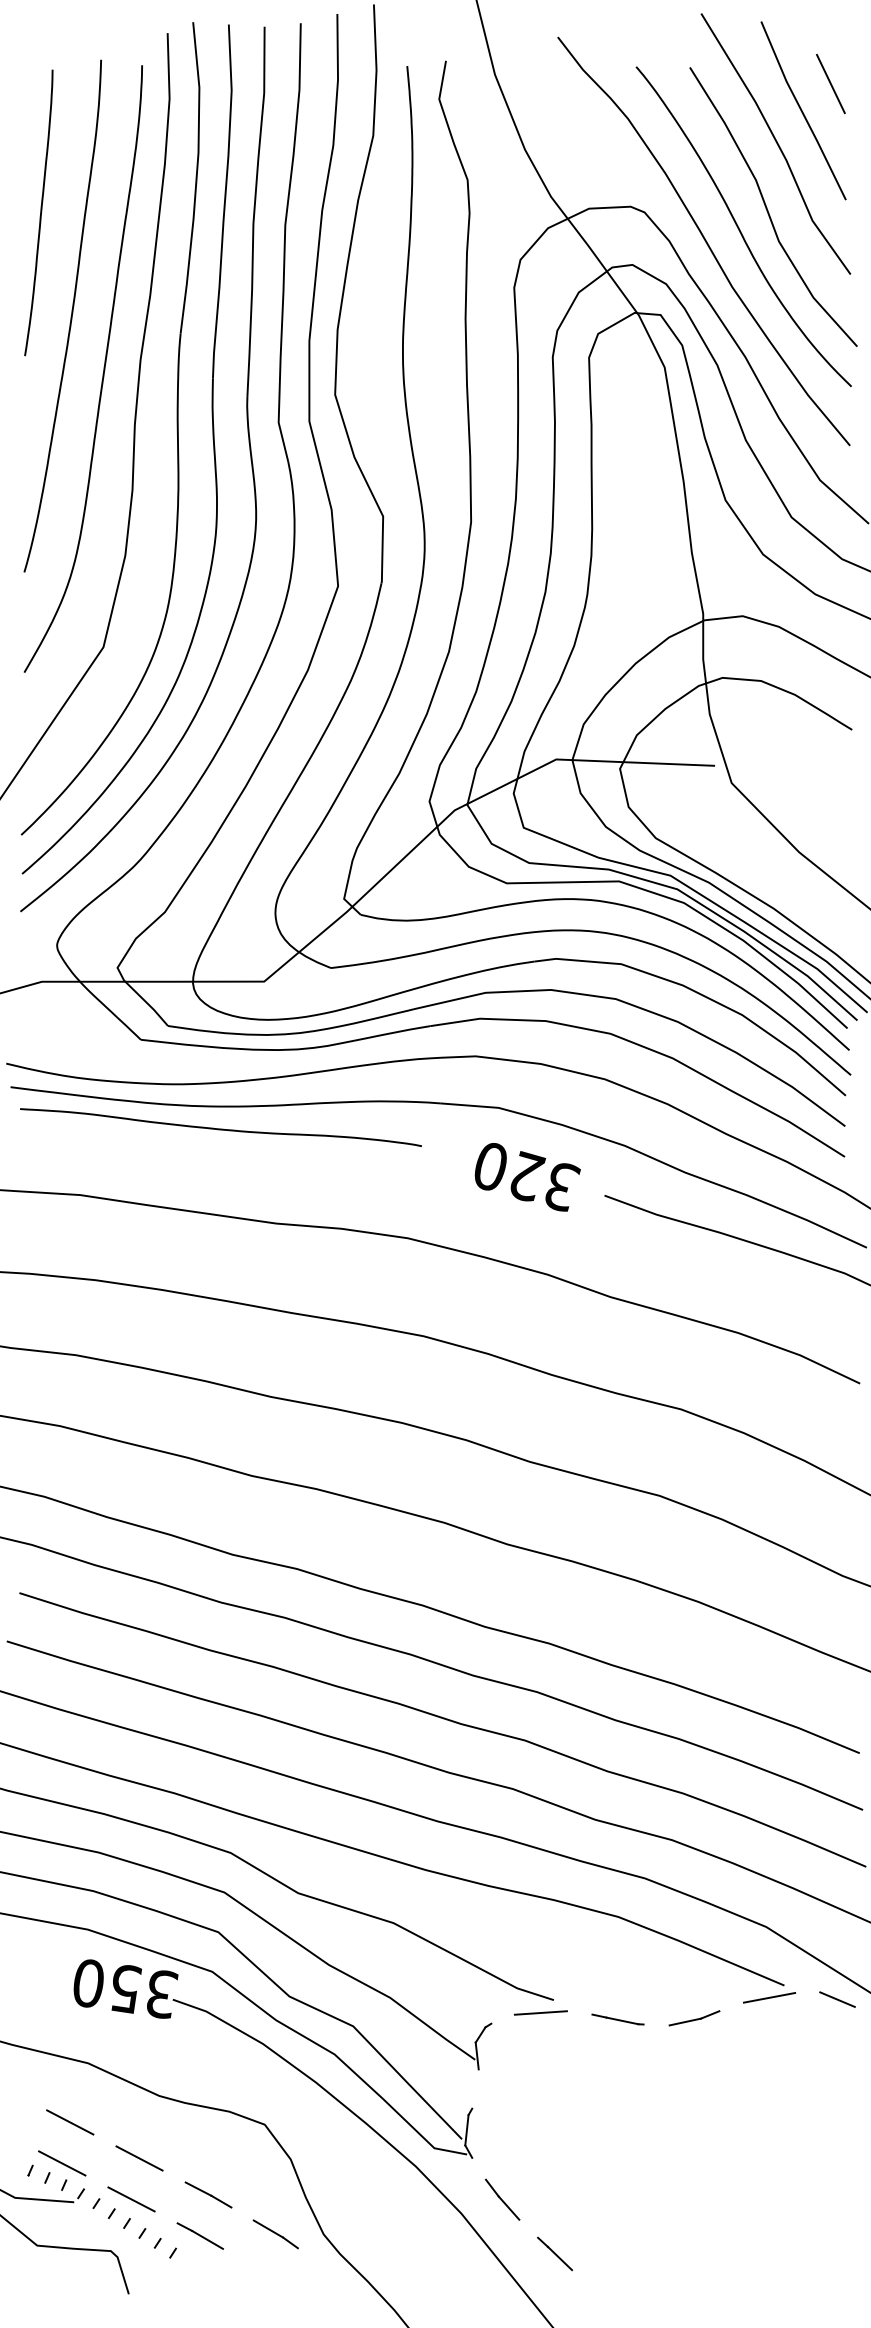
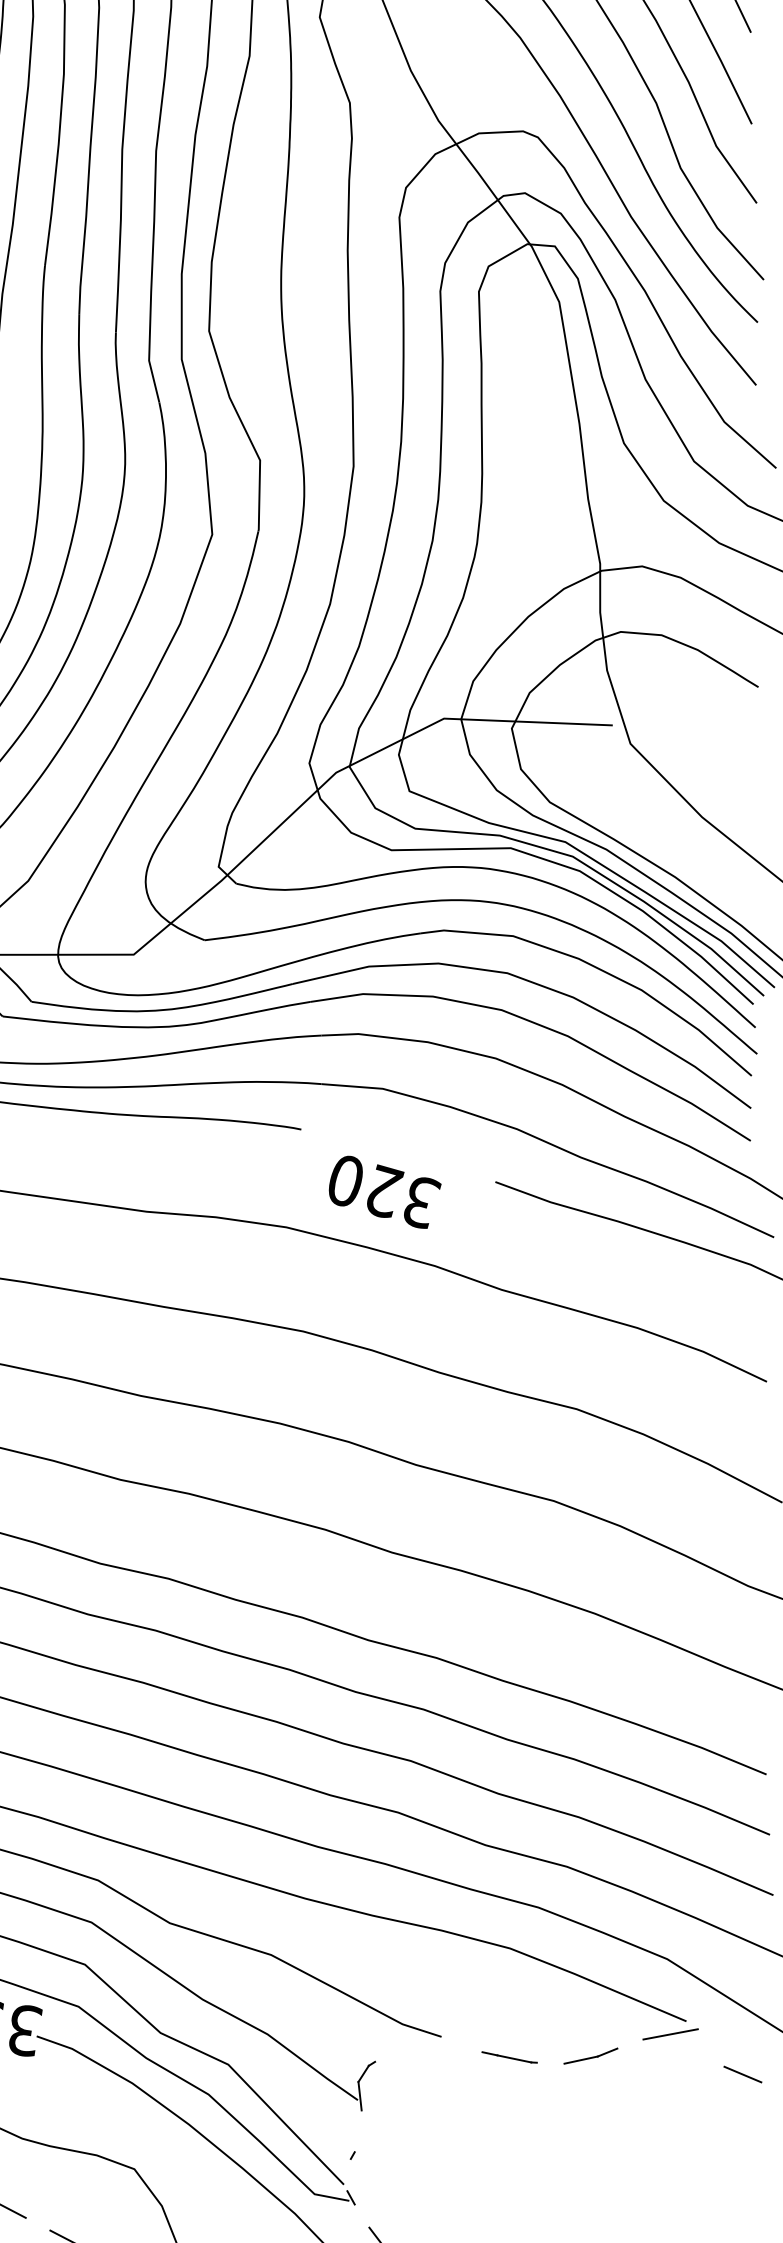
text: (527, 1177) -> (384, 1192), moved
line: (837, 1999) -> (742, 2074), moved
line: (540, 2012) -> (427, 2049), removed
line: (466, 2130) -> (348, 2175), removed

